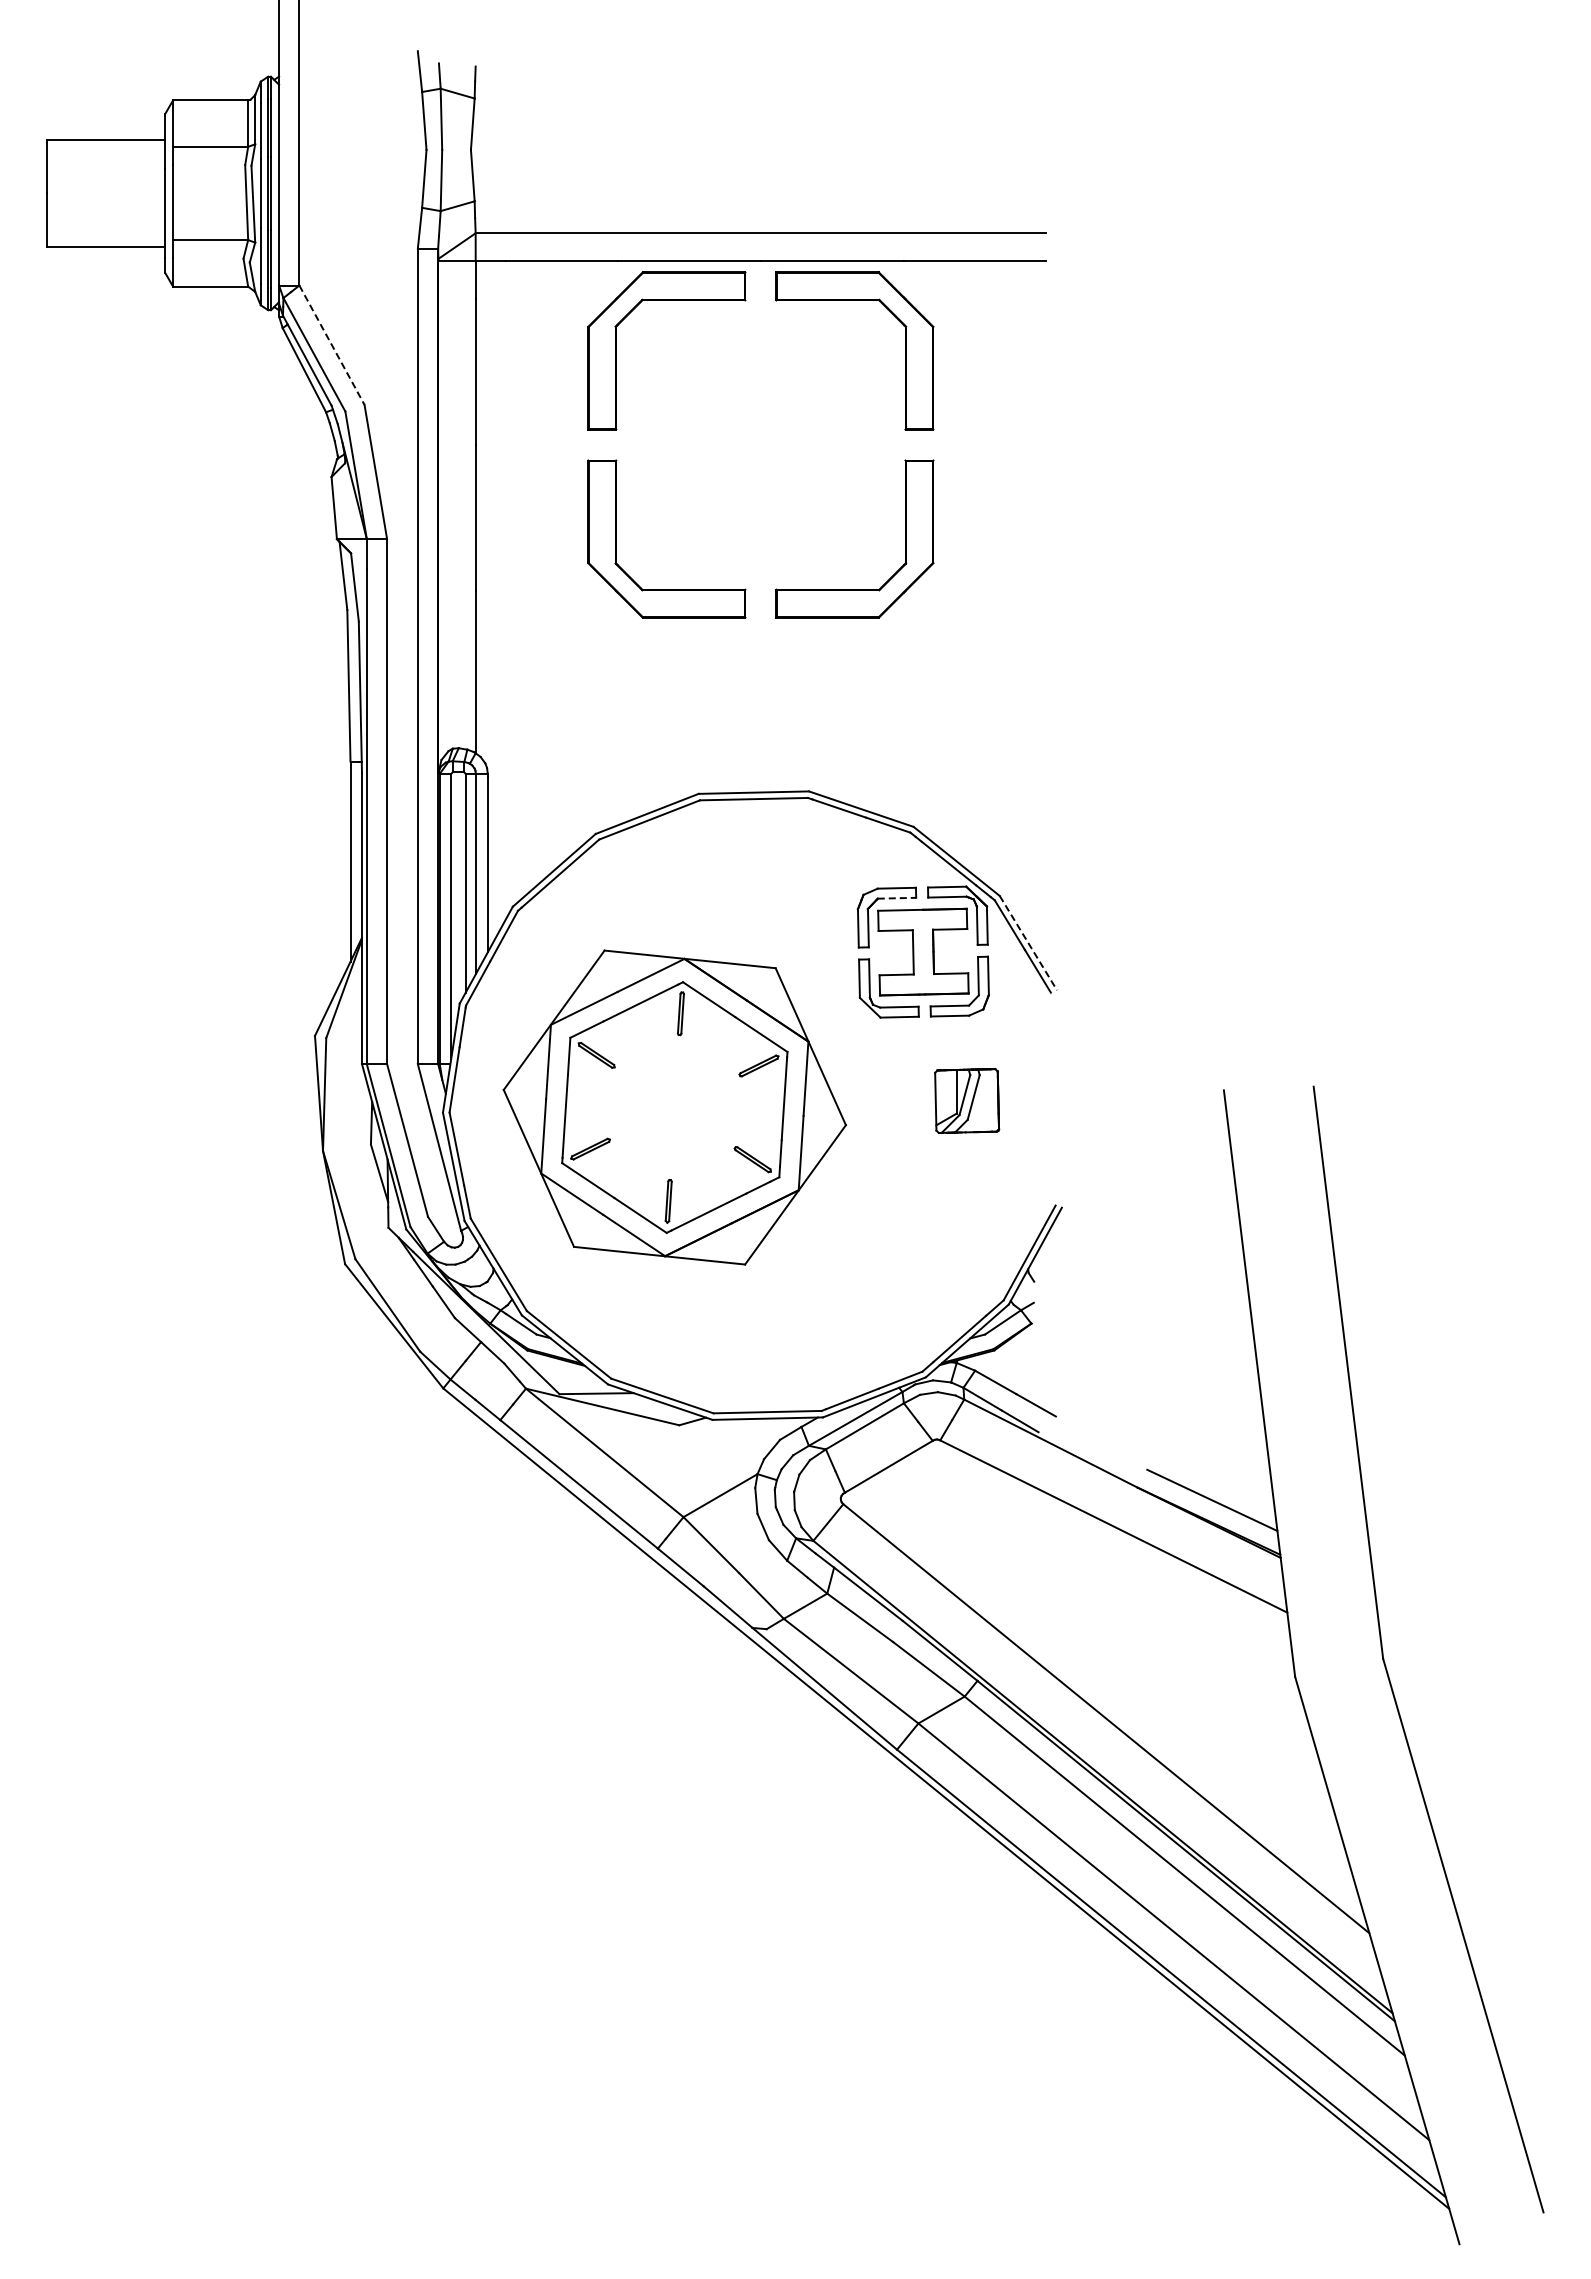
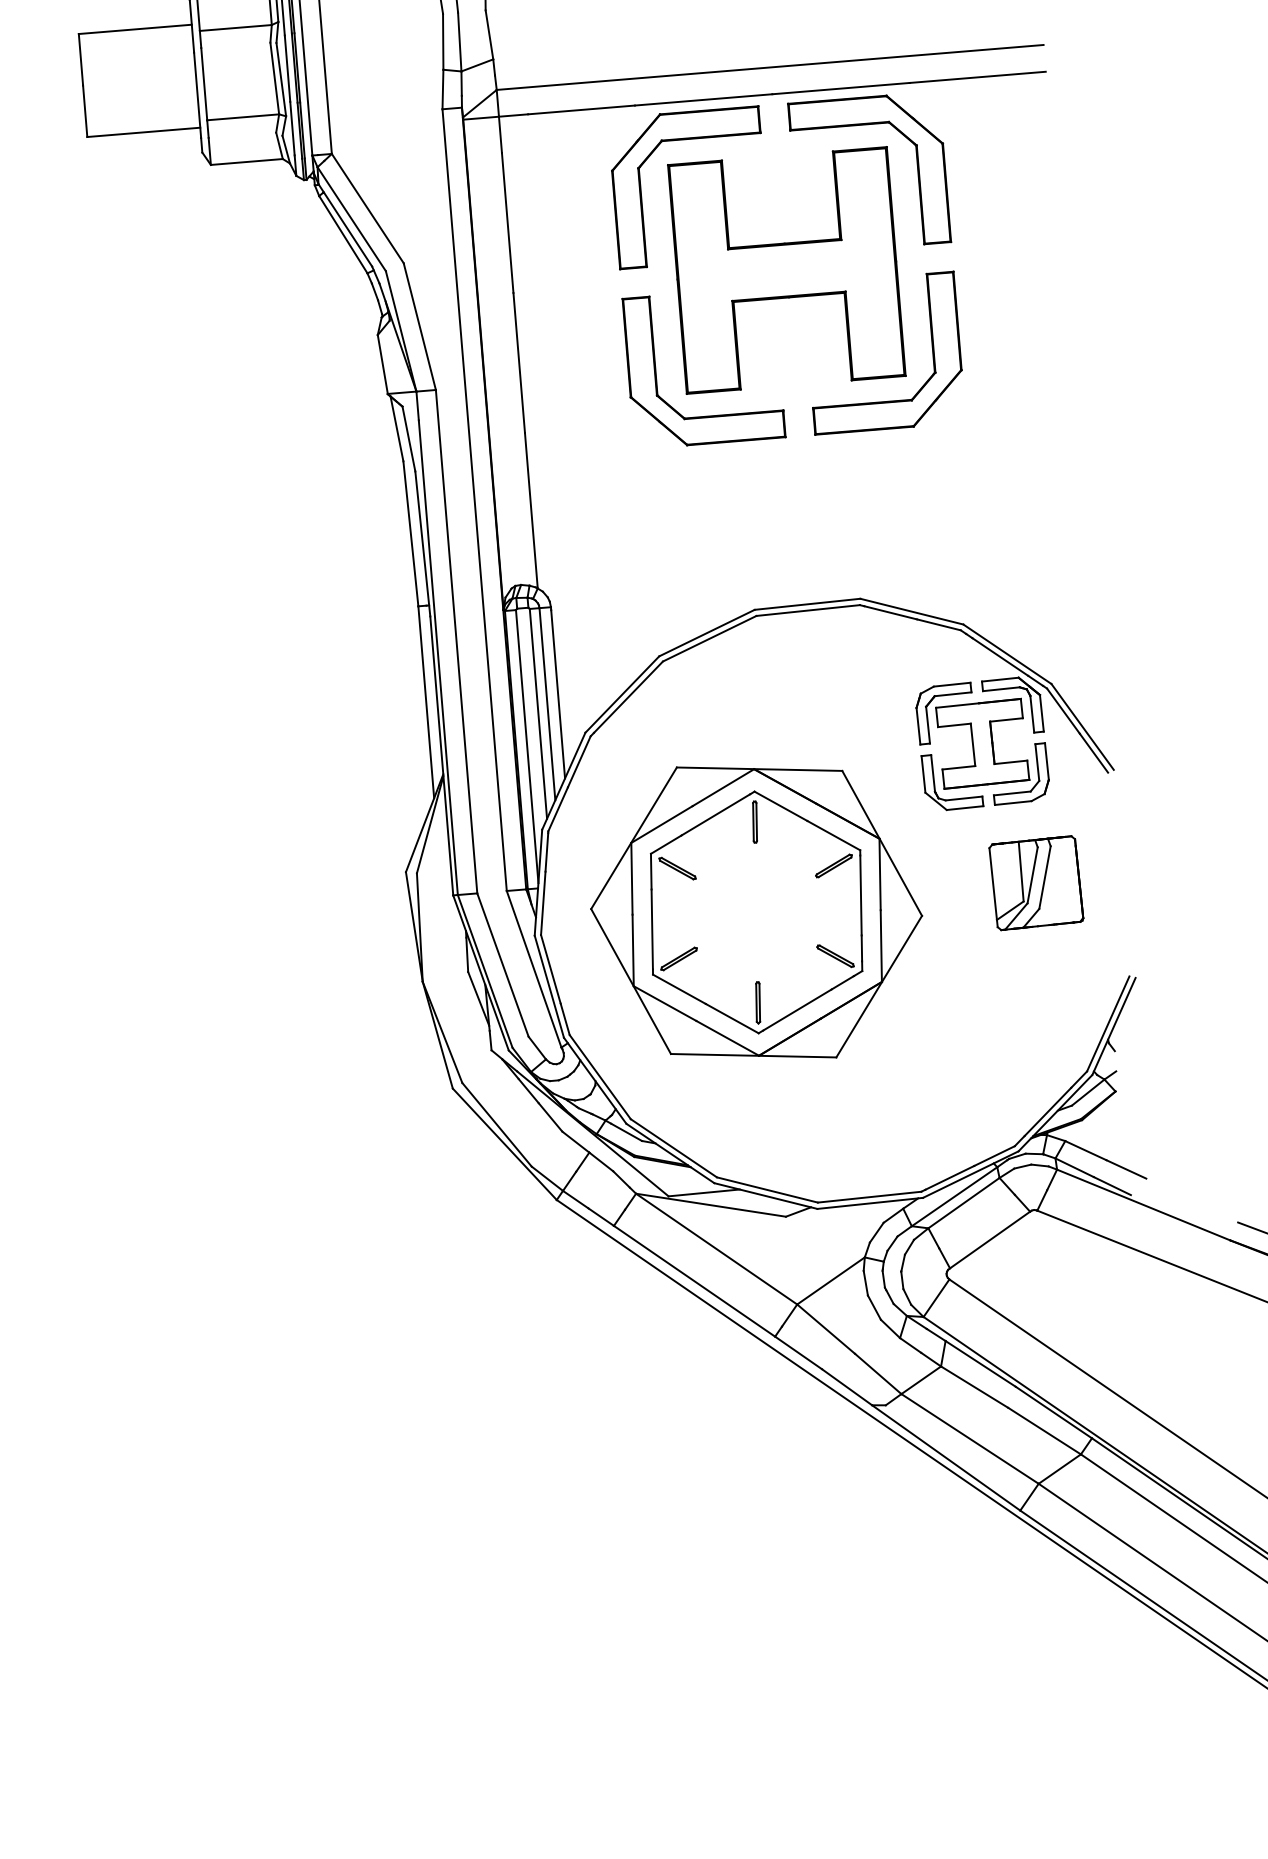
line: (331, 345) -> (367, 208), dashed -> solid
part: (760, 444) -> (786, 269), added
line: (897, 898) -> (953, 694), dashed -> solid
line: (1028, 943) -> (1082, 727), dashed -> solid
part: (966, 1100) -> (1035, 882), size x1.43

